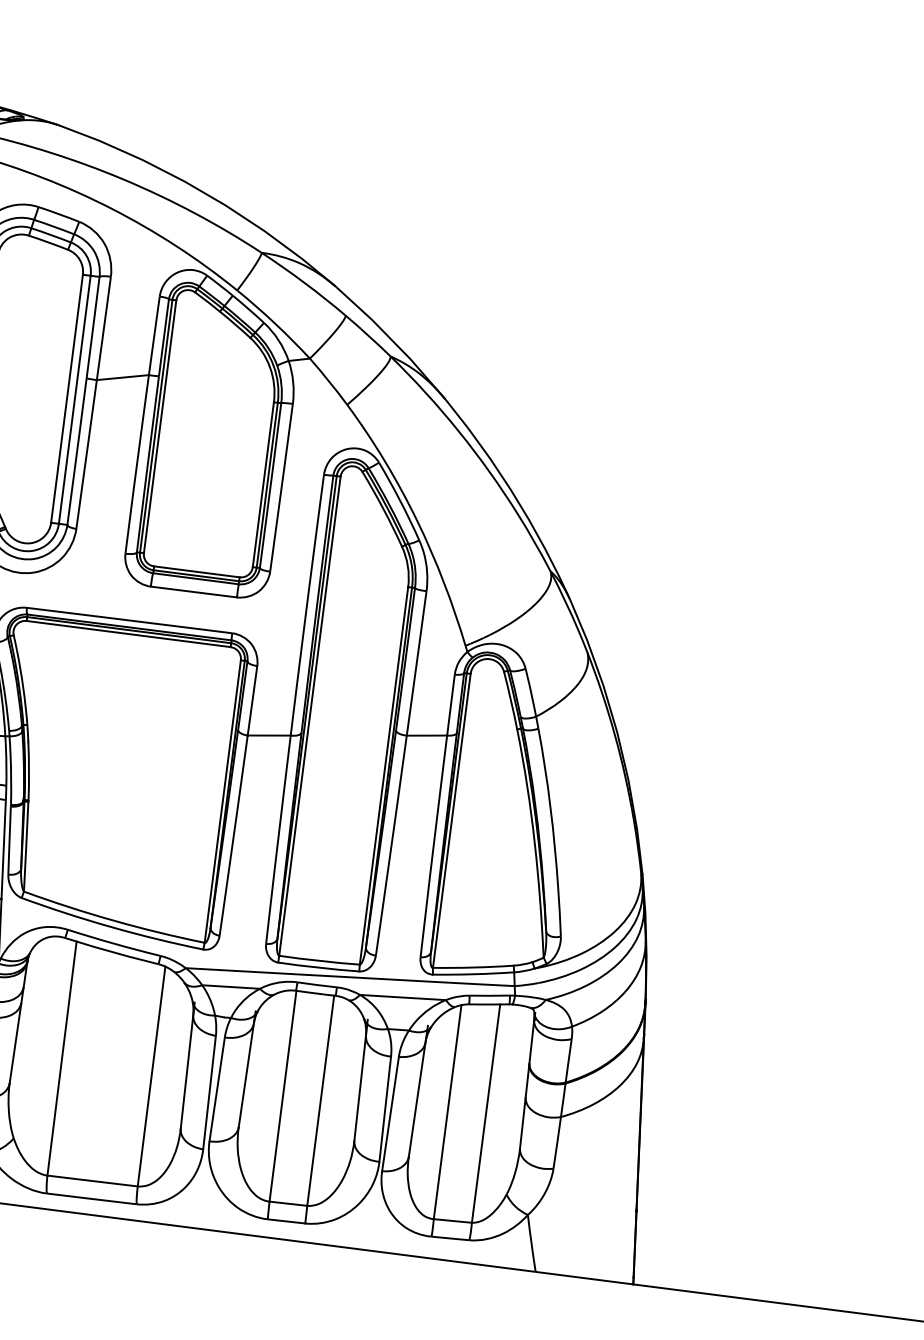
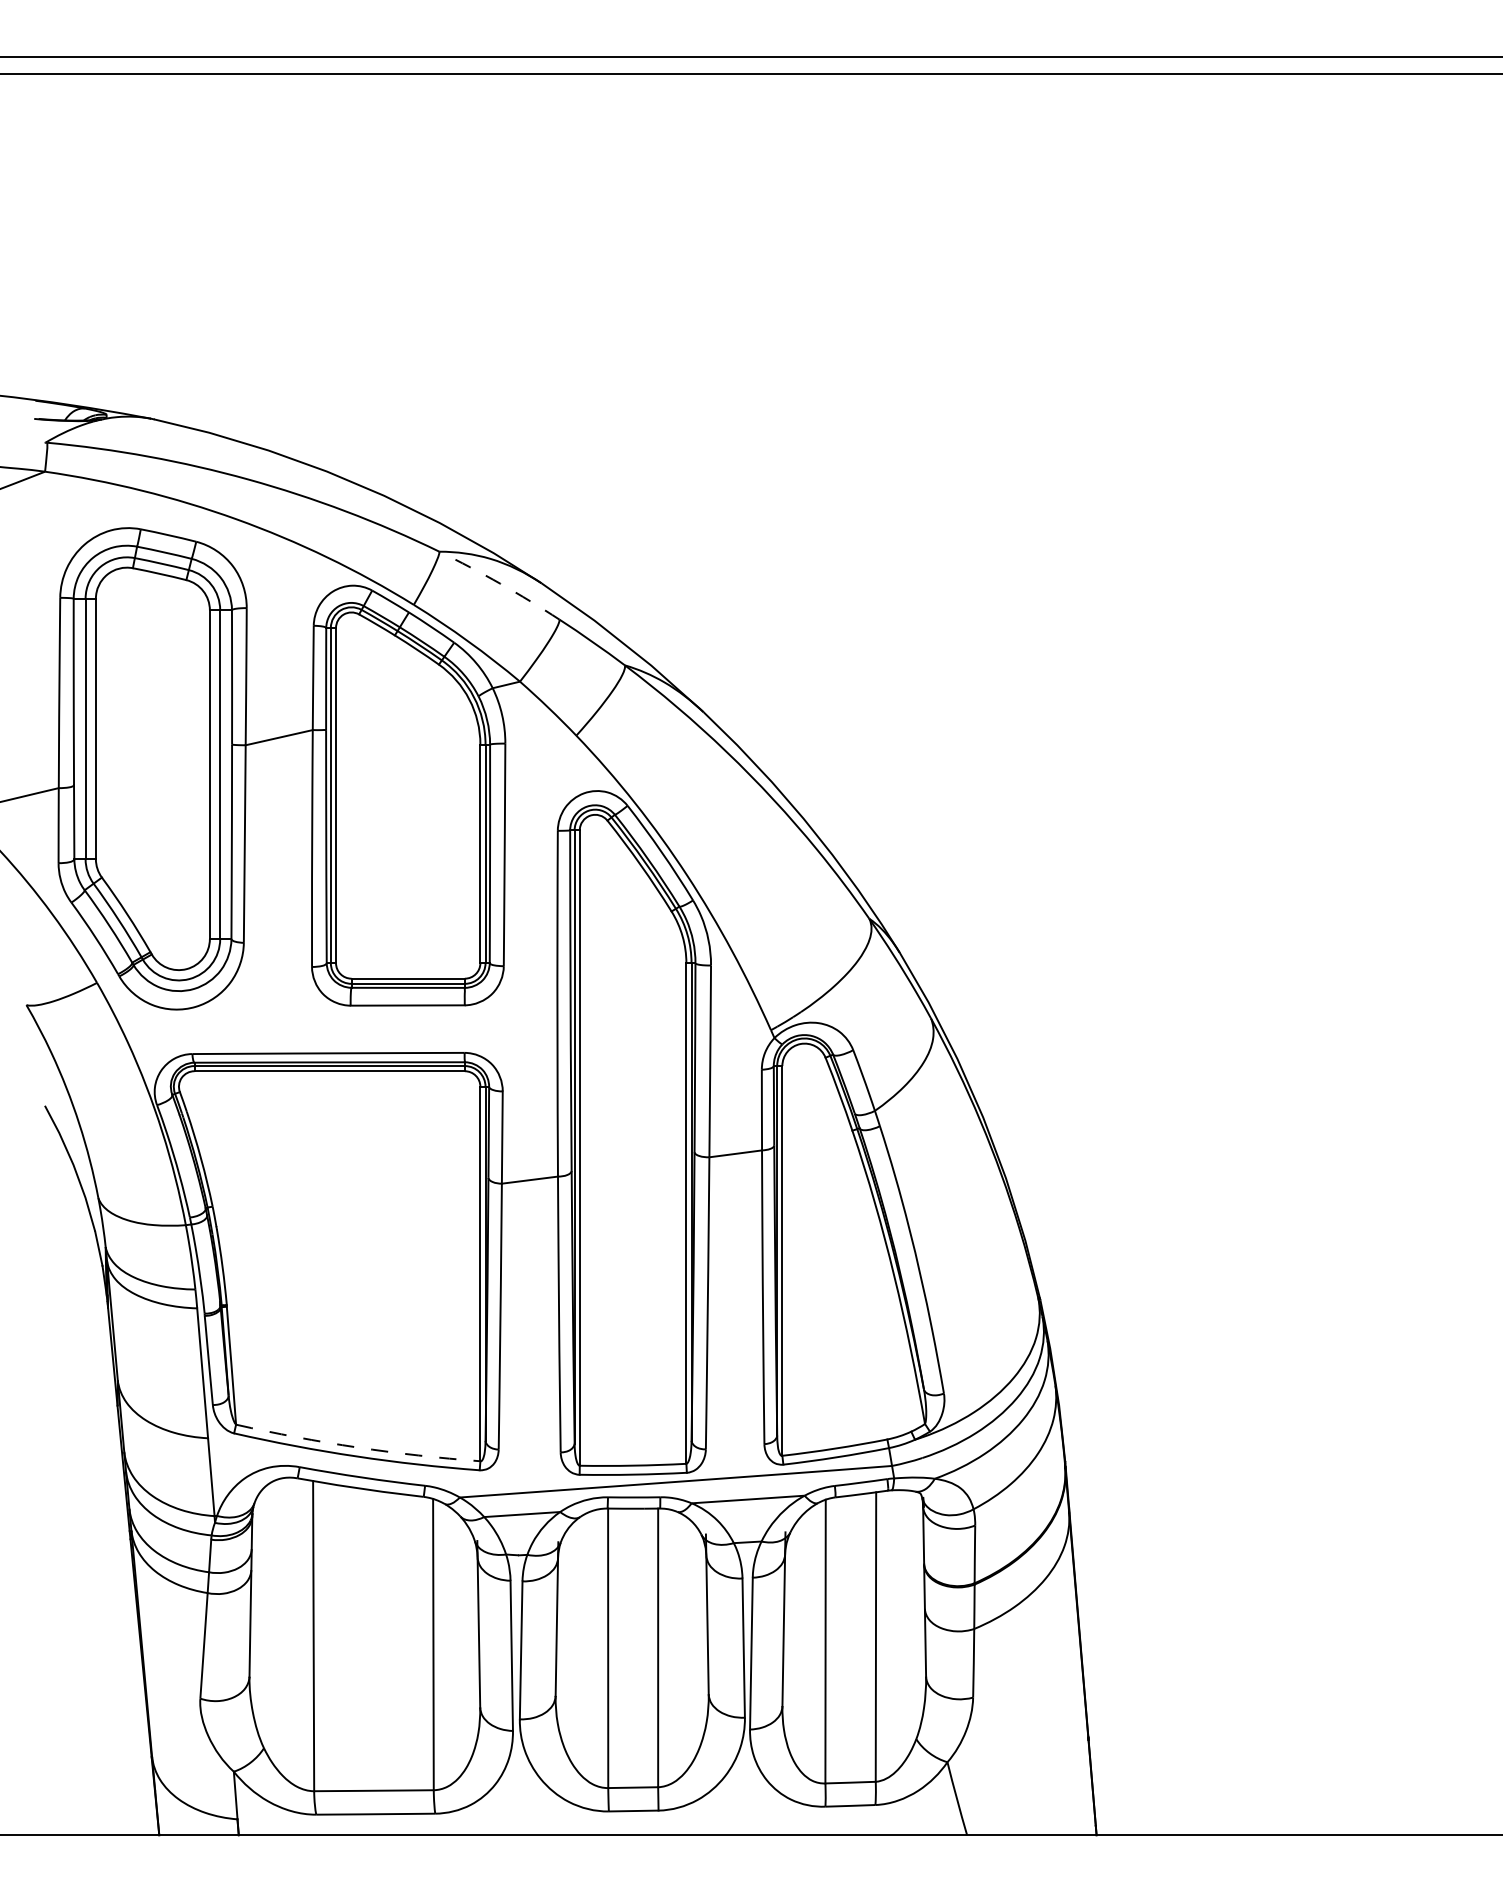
arc: (304, 282) -> (500, 583), solid -> dashed
arc: (113, 920) -> (357, 1447), solid -> dashed

